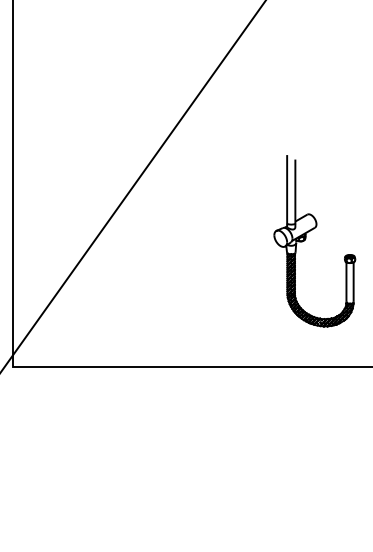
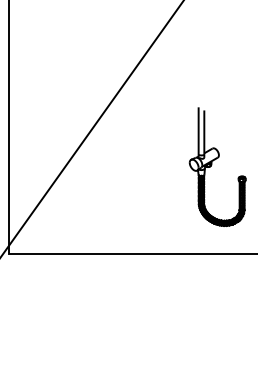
hatch: (349, 282) -> (241, 195), added

